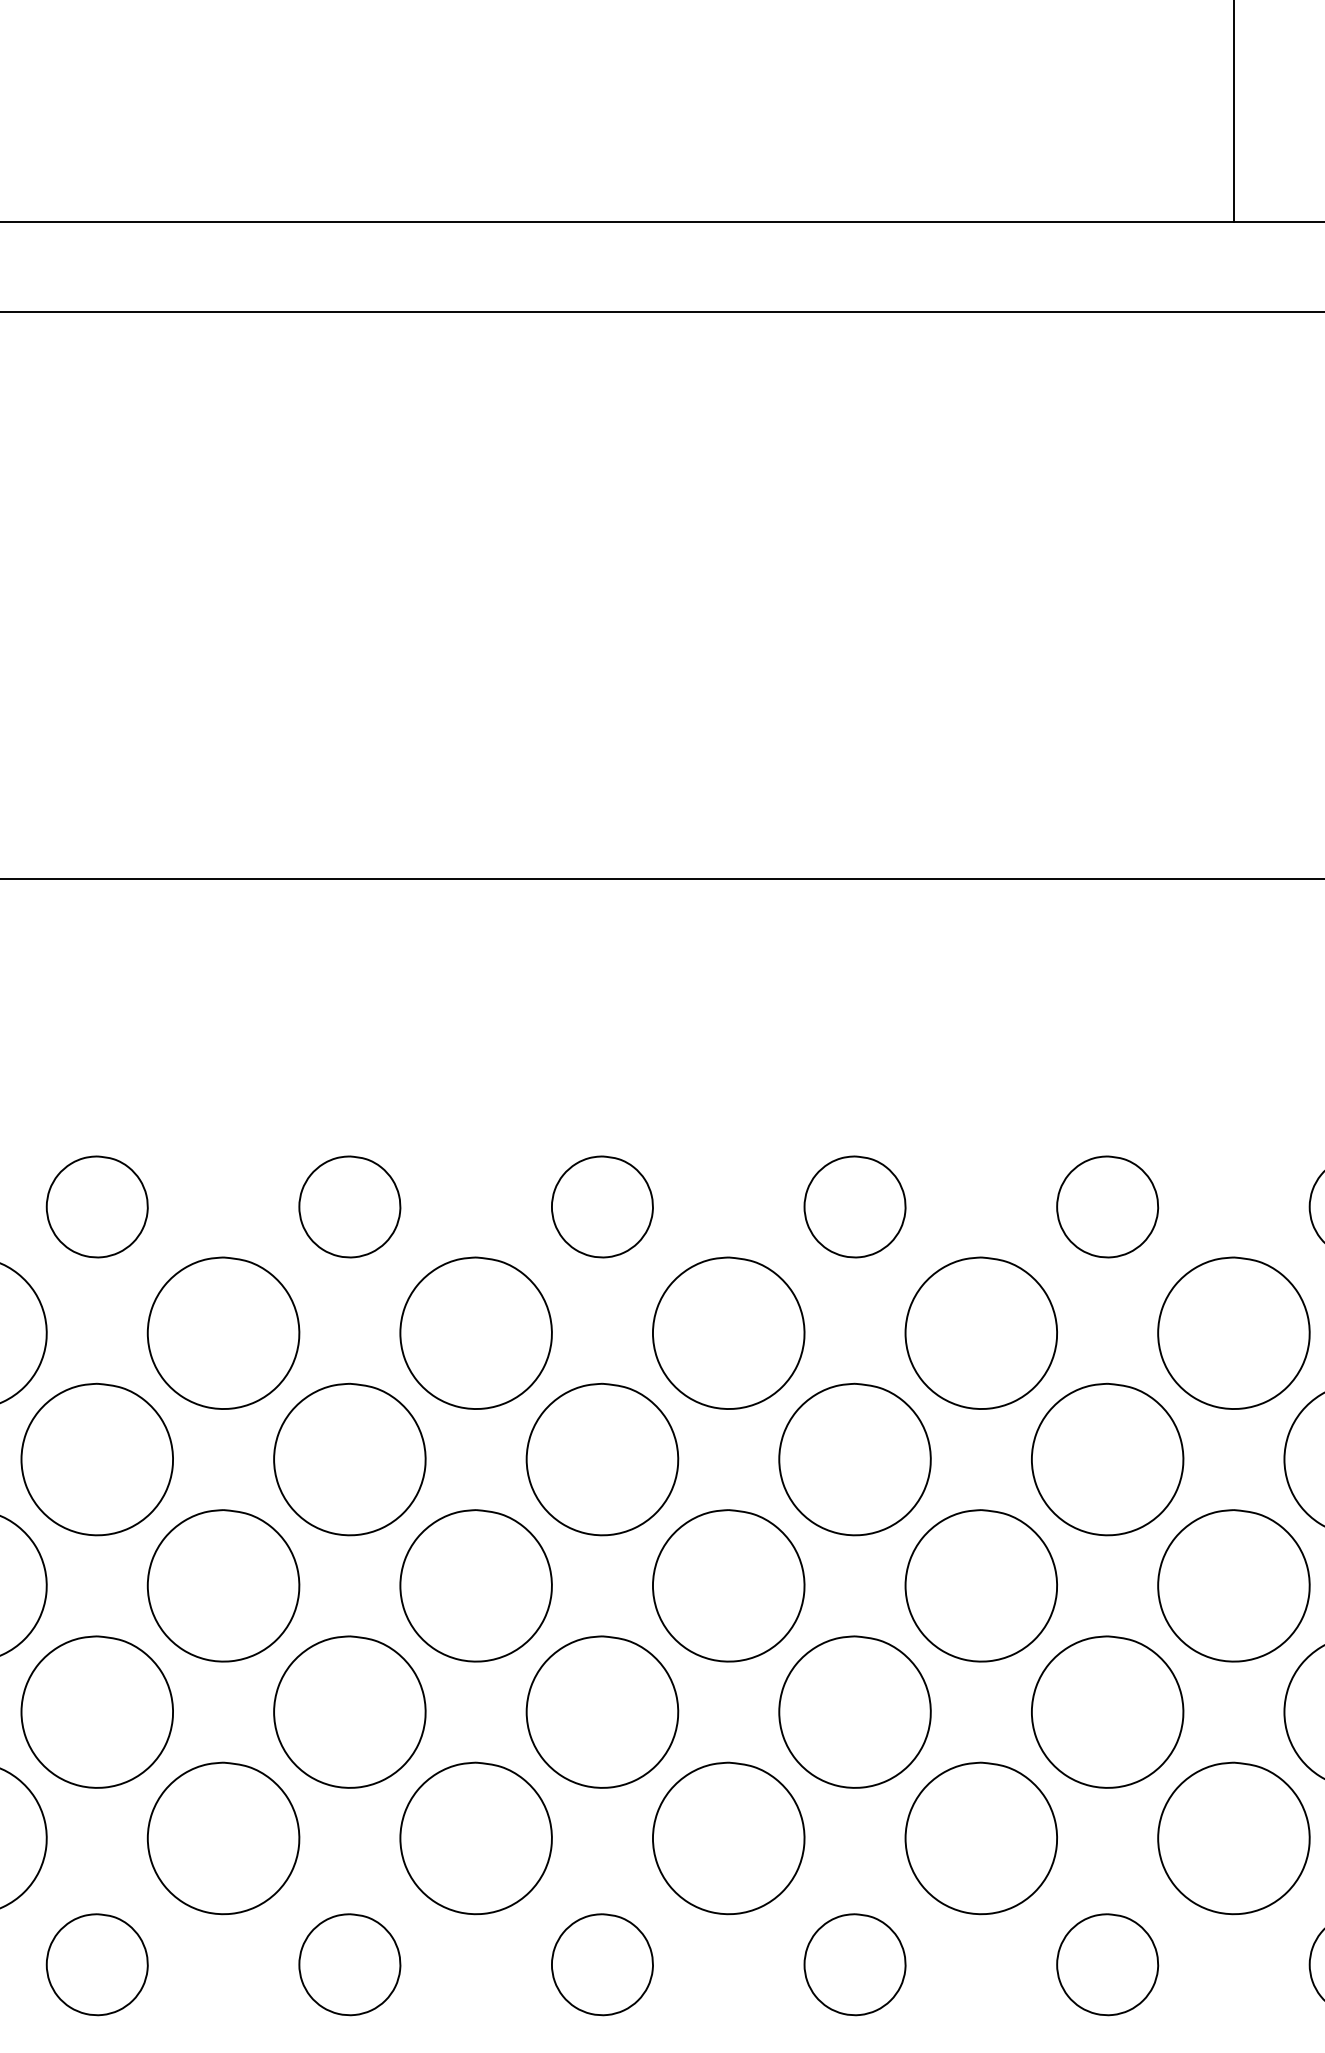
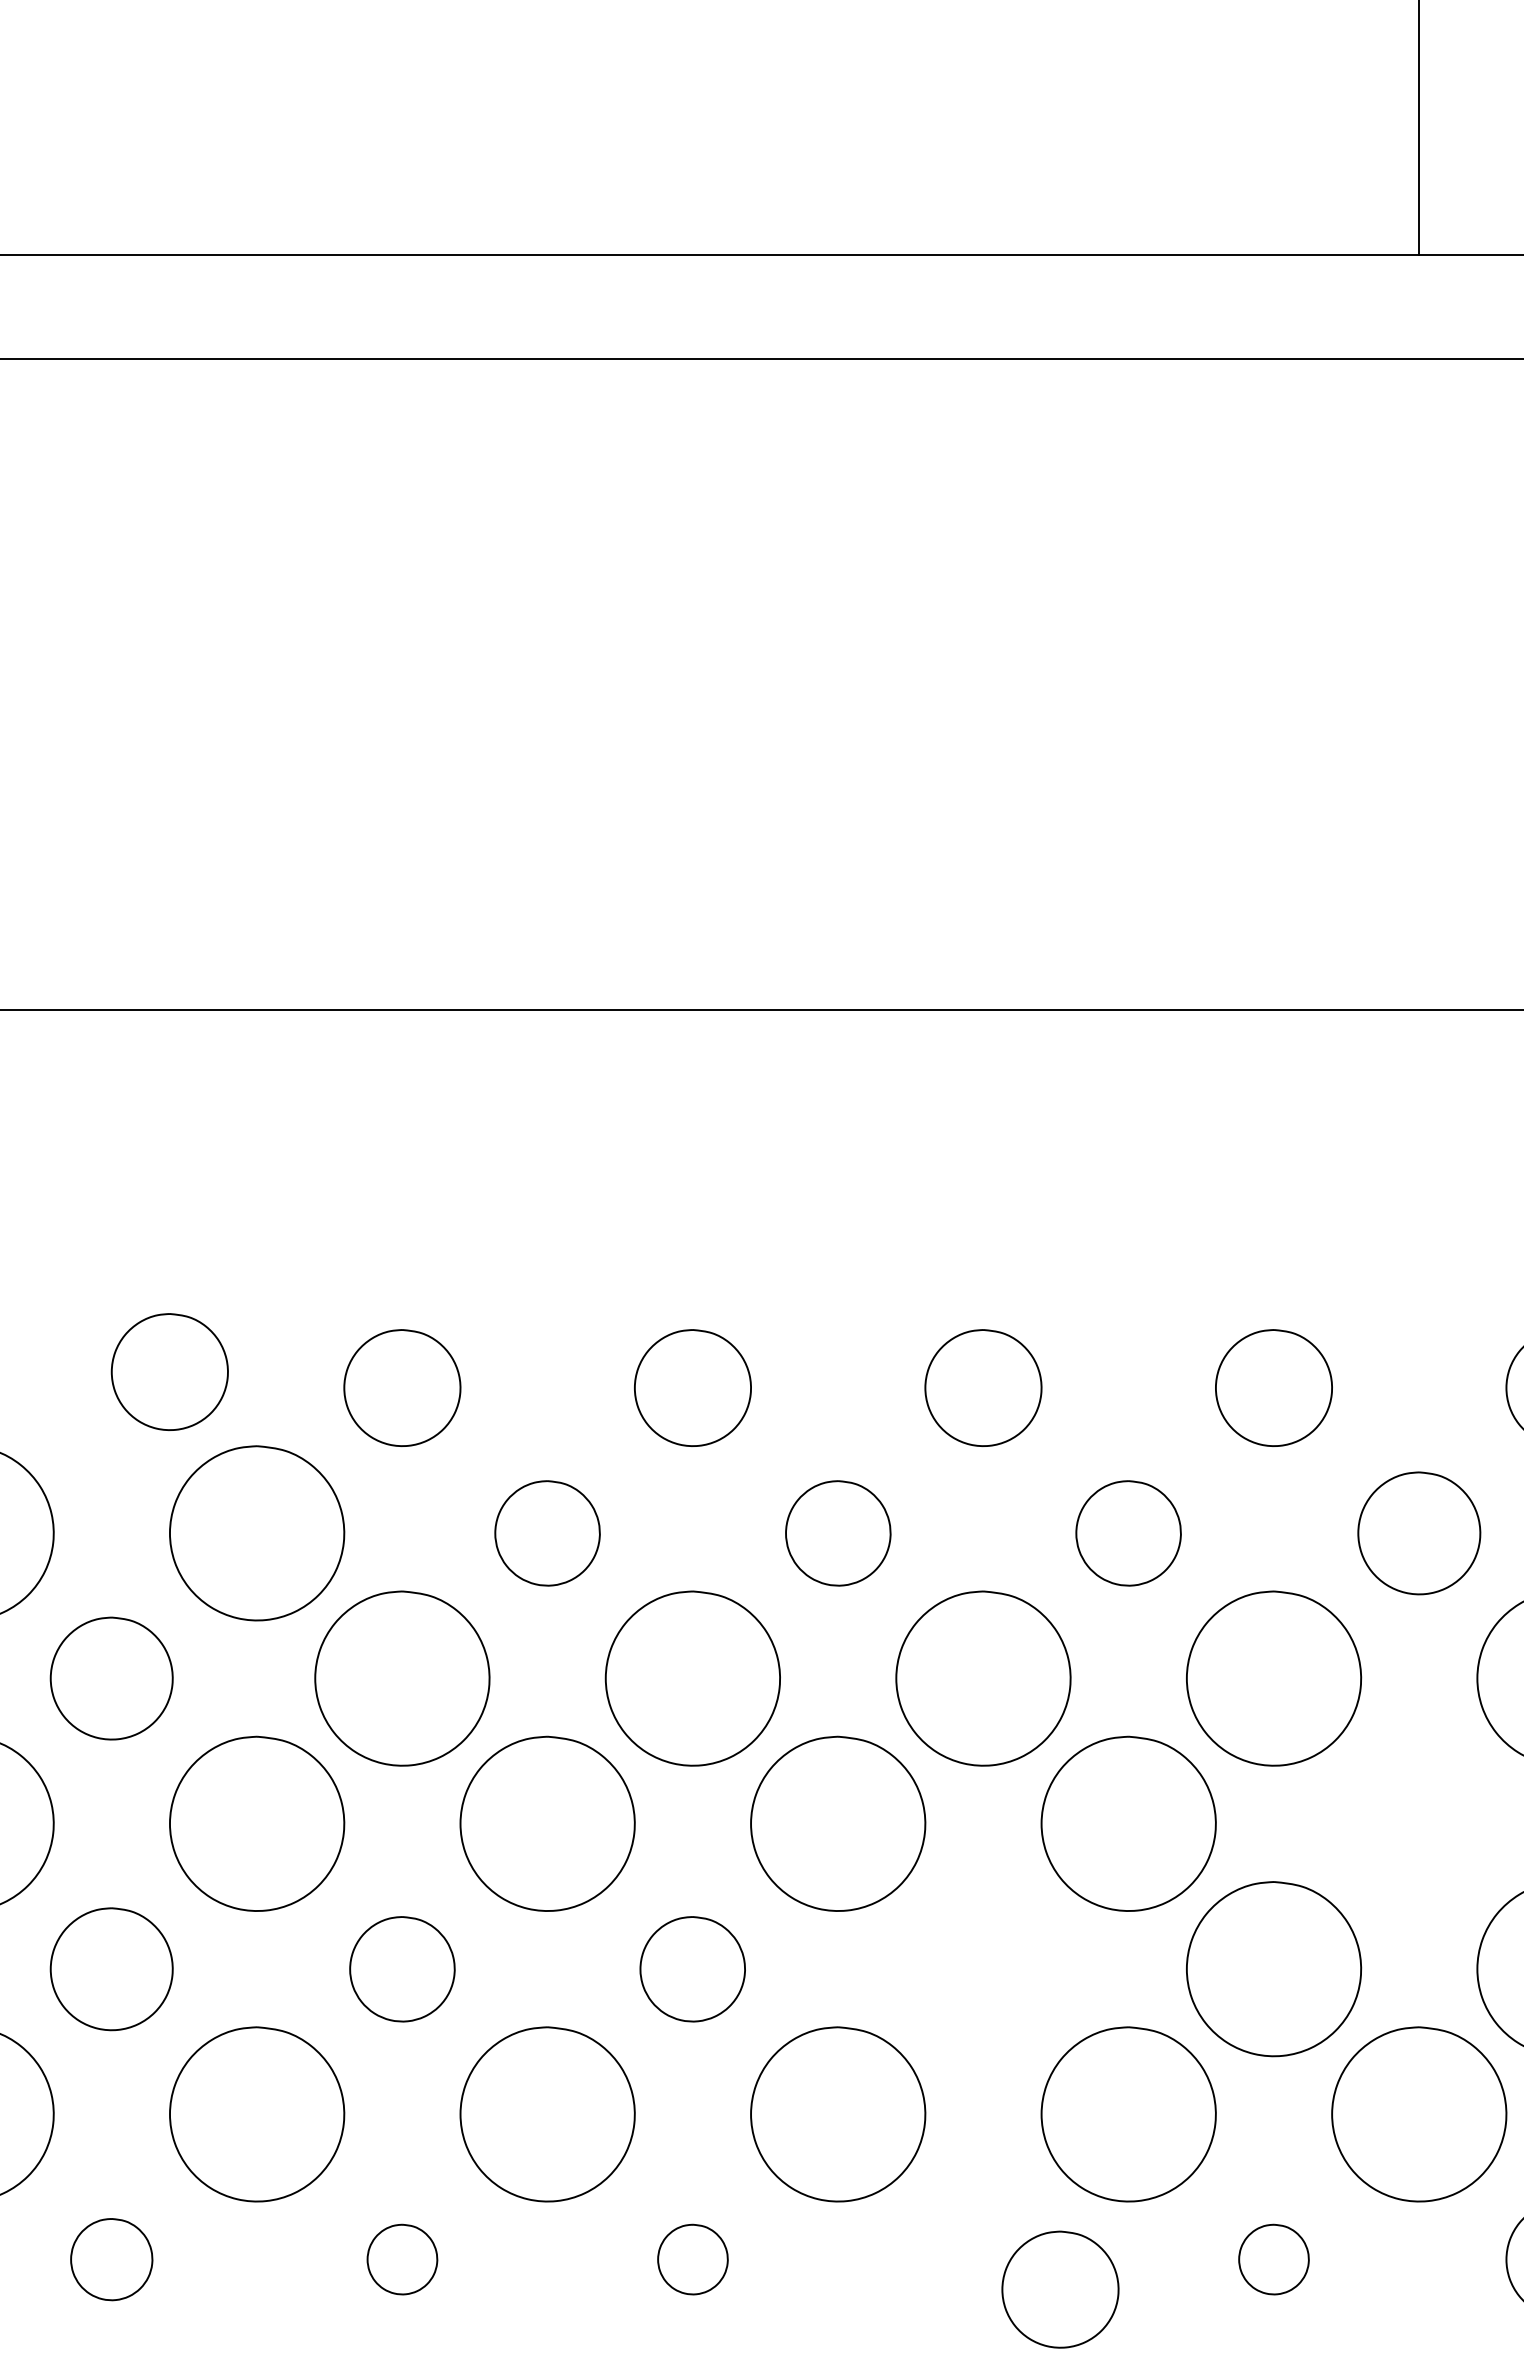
part: (96, 1206) -> (169, 1371), moved
part: (476, 1333) -> (547, 1533), size x0.6
part: (729, 1333) -> (838, 1533), size x0.6
part: (981, 1333) -> (1128, 1533), size x0.6
part: (1234, 1333) -> (1419, 1533), size x0.7
part: (96, 1459) -> (111, 1678), size x0.7
part: (1234, 1585) -> (1419, 1823), removed
part: (96, 1712) -> (111, 1969), size x0.7
part: (349, 1712) -> (402, 1969), size x0.6
part: (602, 1712) -> (692, 1969), size x0.6
part: (855, 1712) -> (983, 1969), removed
part: (96, 1964) -> (111, 2259), size x0.7
part: (349, 1964) -> (402, 2259), size x0.6
part: (602, 1964) -> (692, 2259), size x0.6
part: (855, 1964) -> (1060, 2289), moved
part: (1107, 1964) -> (1273, 2259), size x0.6

